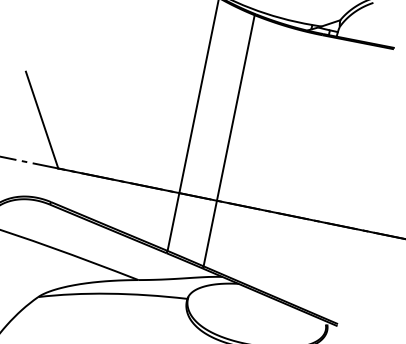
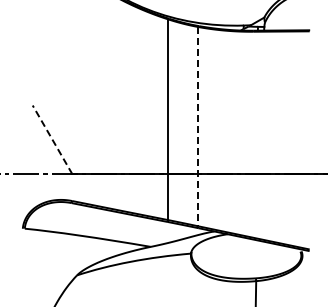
line: (42, 119) -> (52, 139), solid -> dashed
line: (229, 140) -> (198, 126), solid -> dashed

